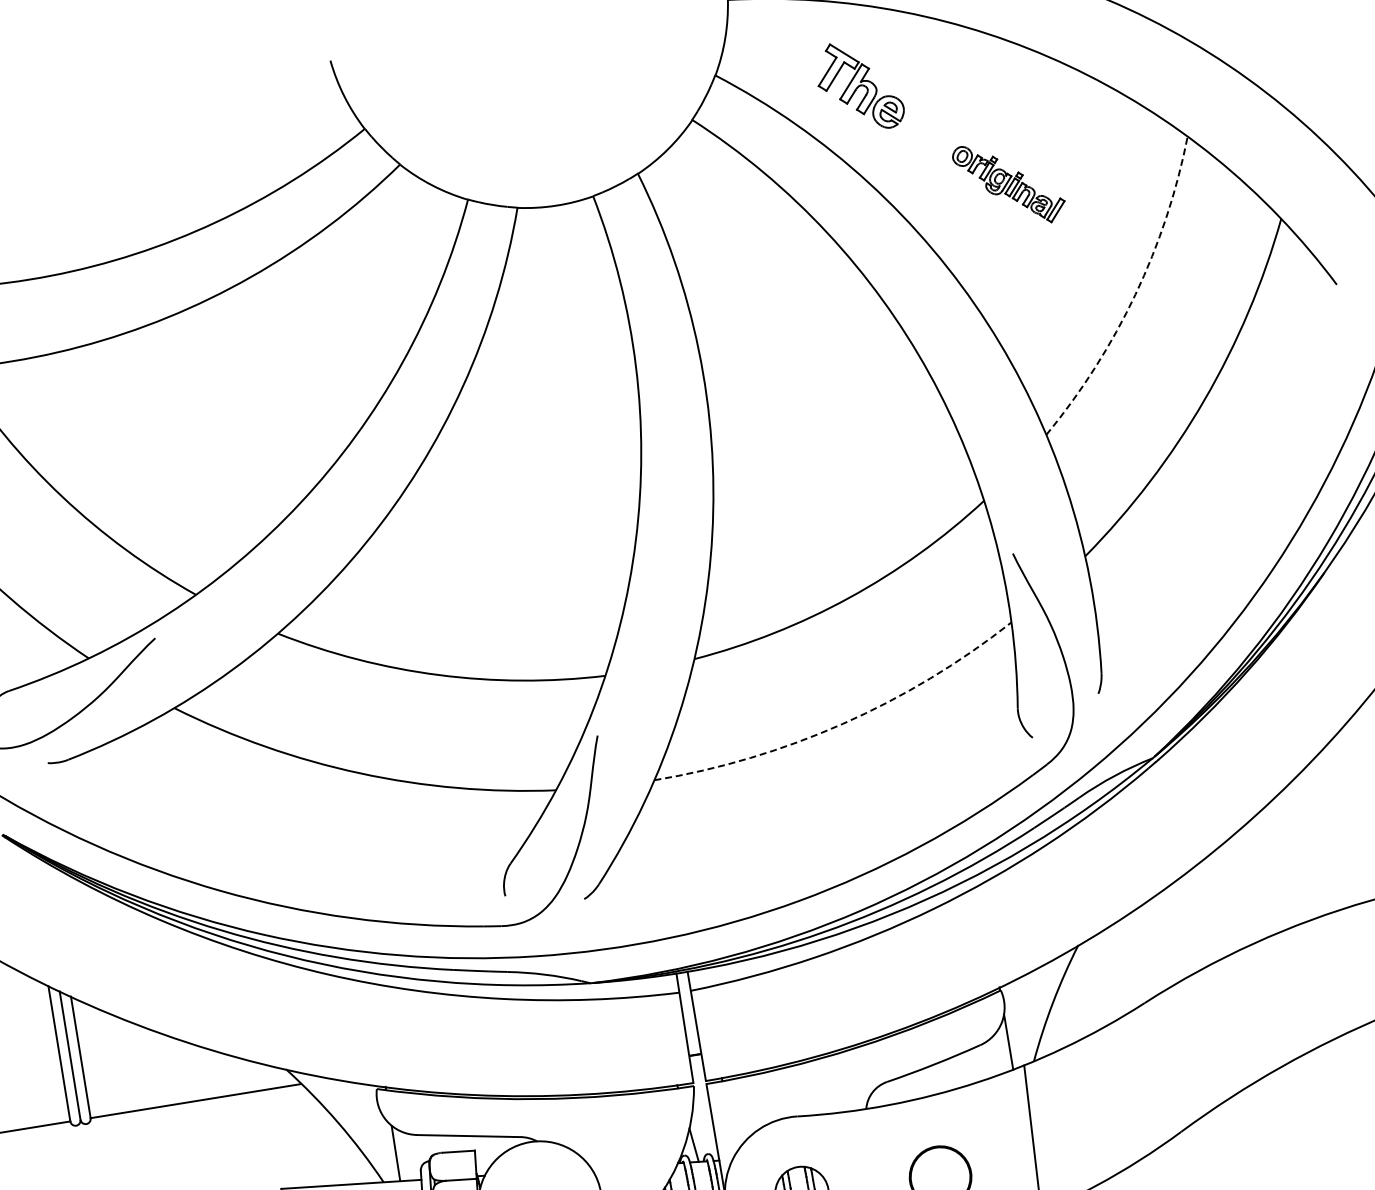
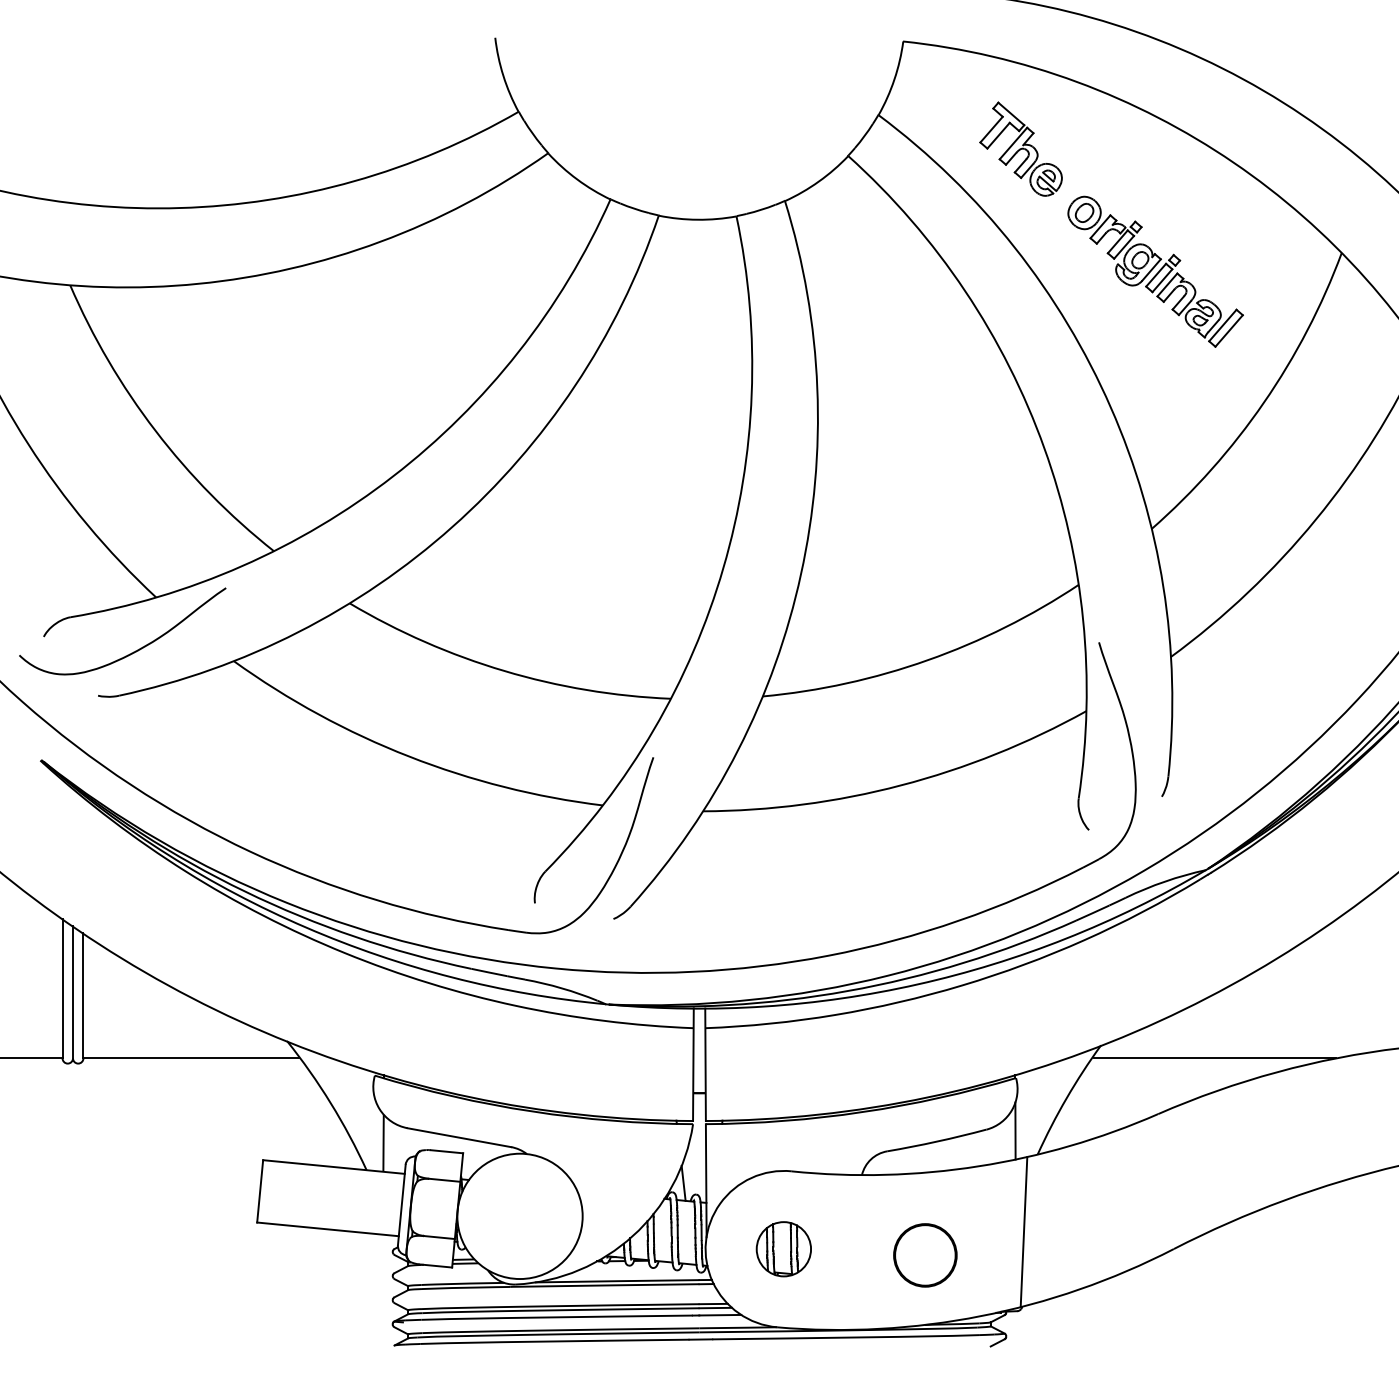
part: (1009, 183) -> (1155, 271), size x1.67
arc: (1135, 294) -> (1263, 402), dashed -> solid
arc: (843, 723) -> (901, 785), dashed -> solid
line: (1190, 940) -> (1214, 1058), added

